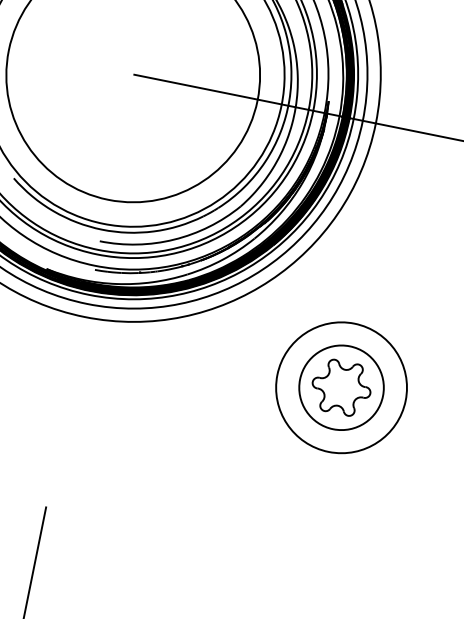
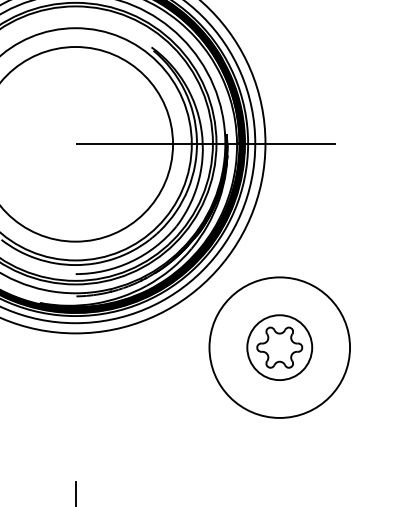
circle: (341, 387) -> (279, 347), size x1.4

